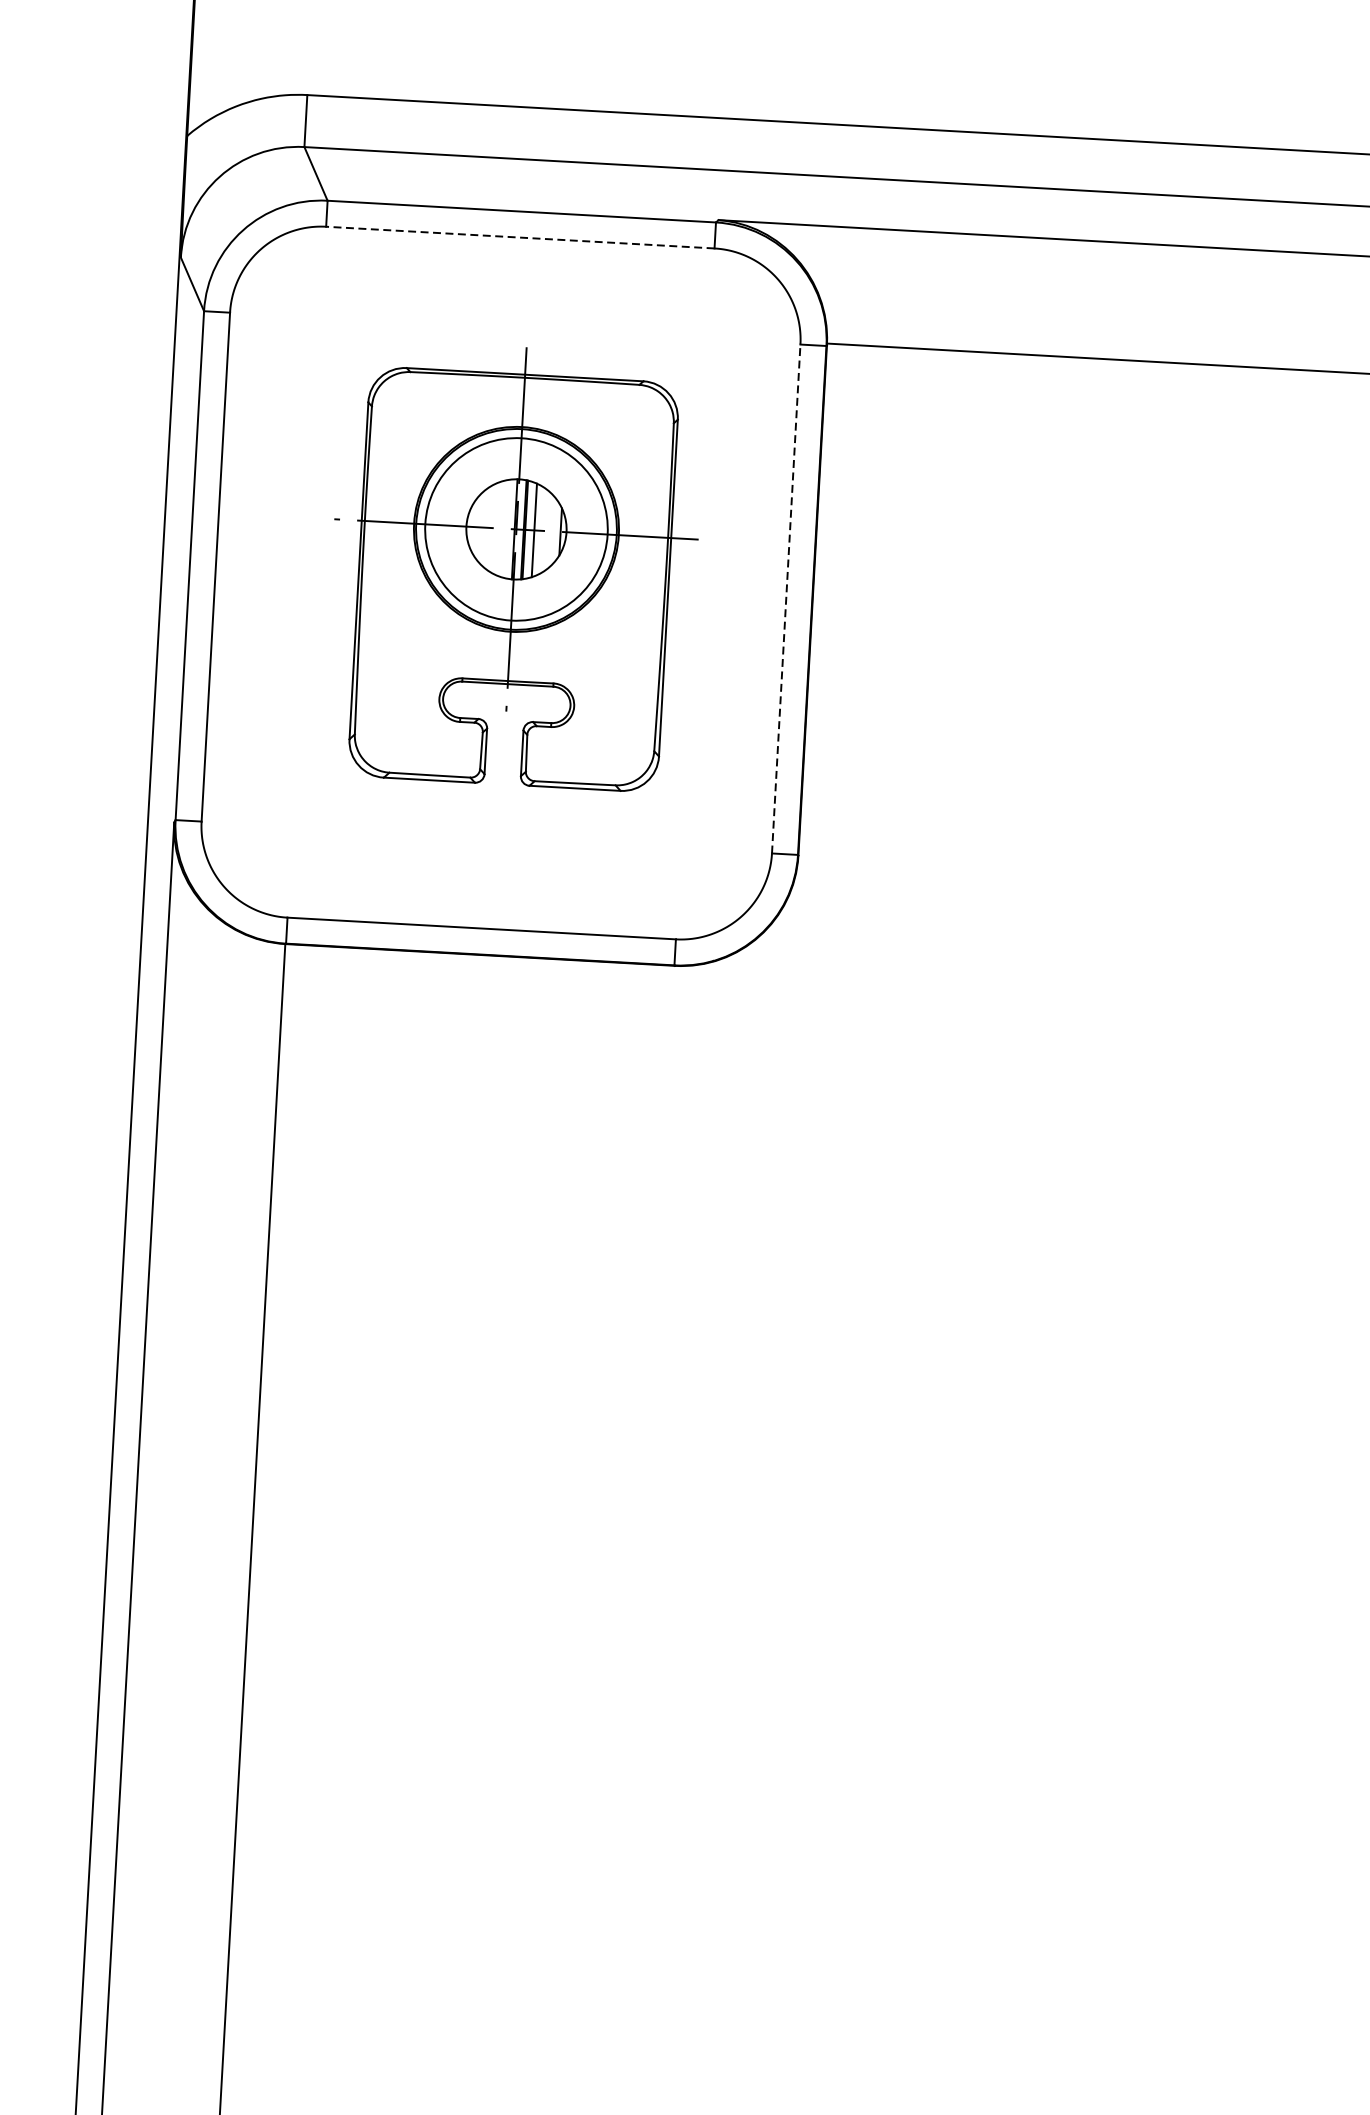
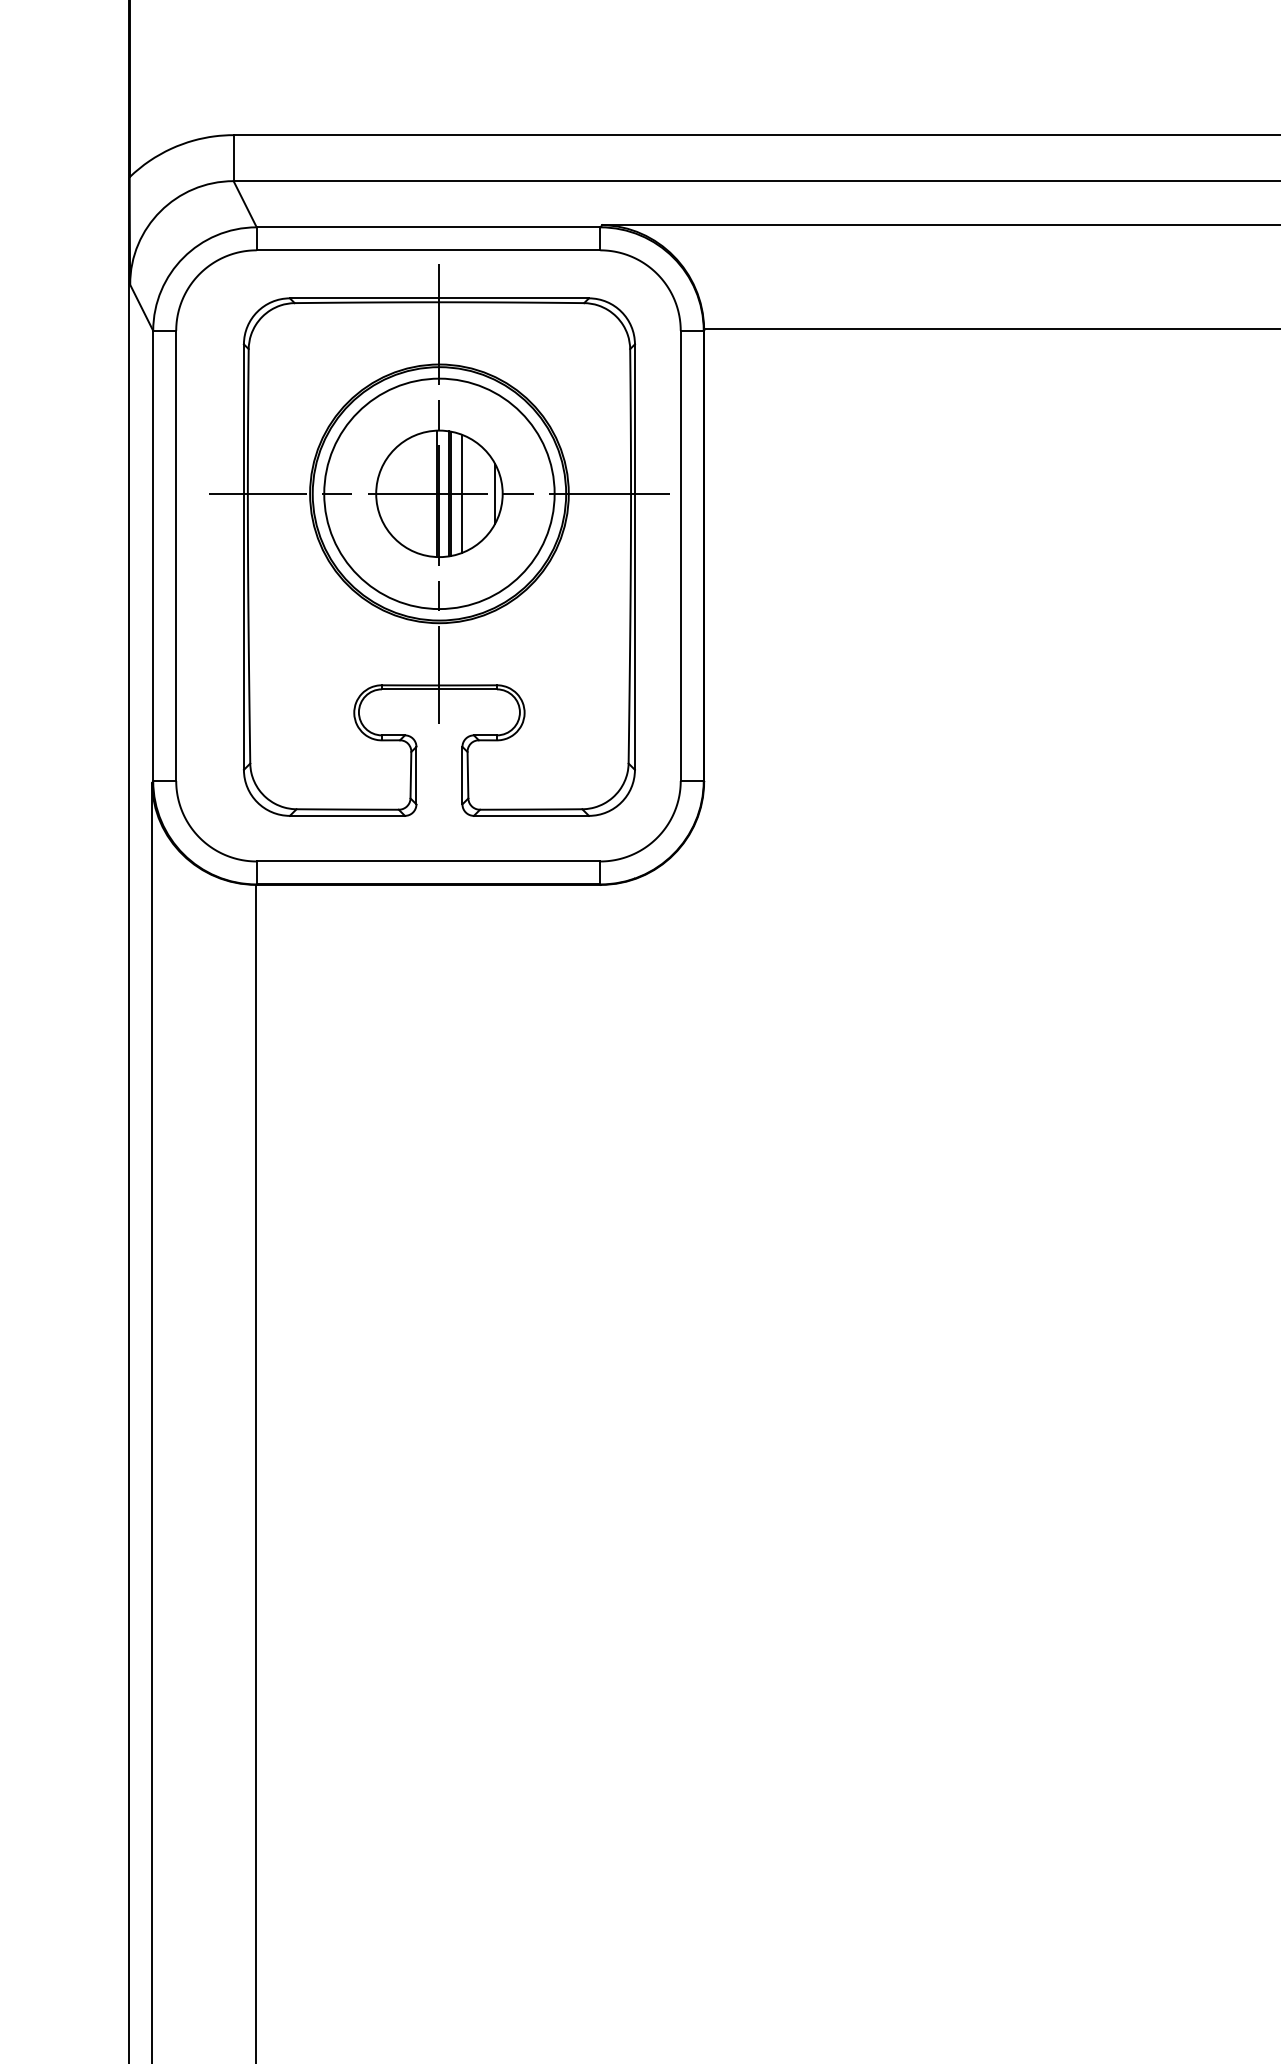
line: (520, 237) -> (428, 250), dashed -> solid
part: (514, 566) -> (439, 540), size x1.43
line: (785, 598) -> (680, 555), dashed -> solid

